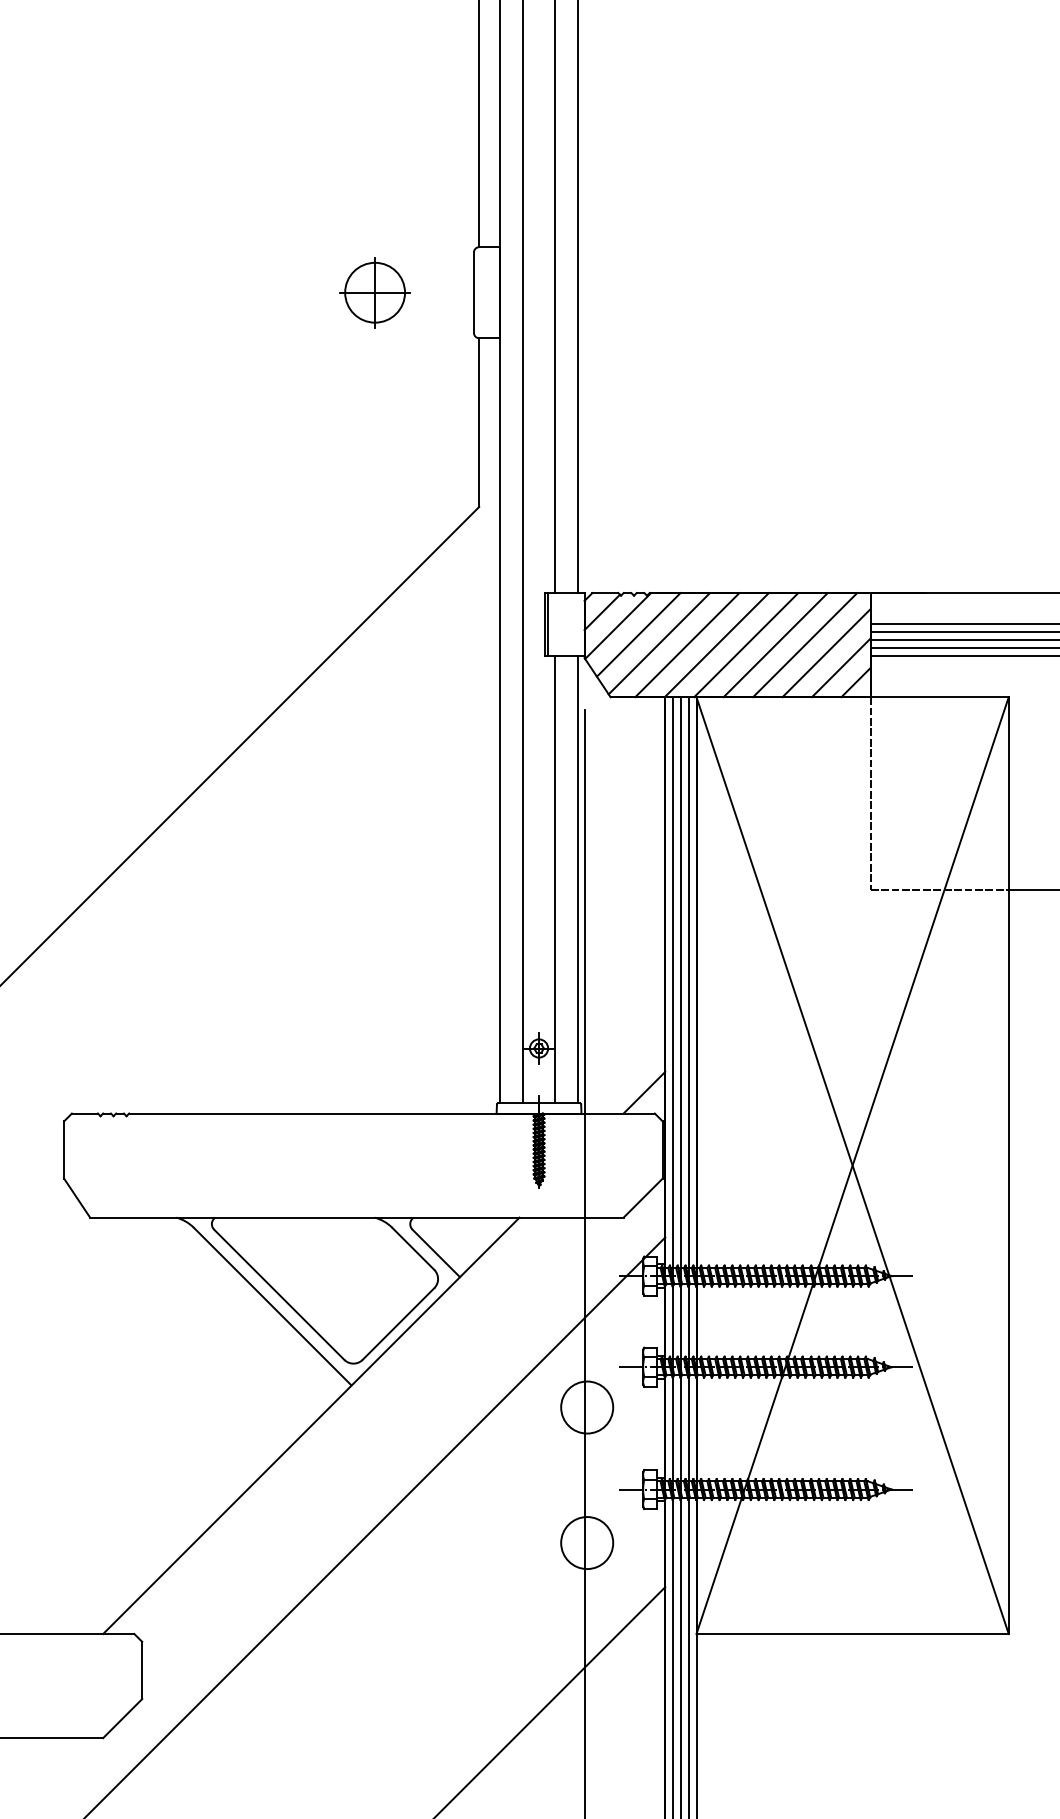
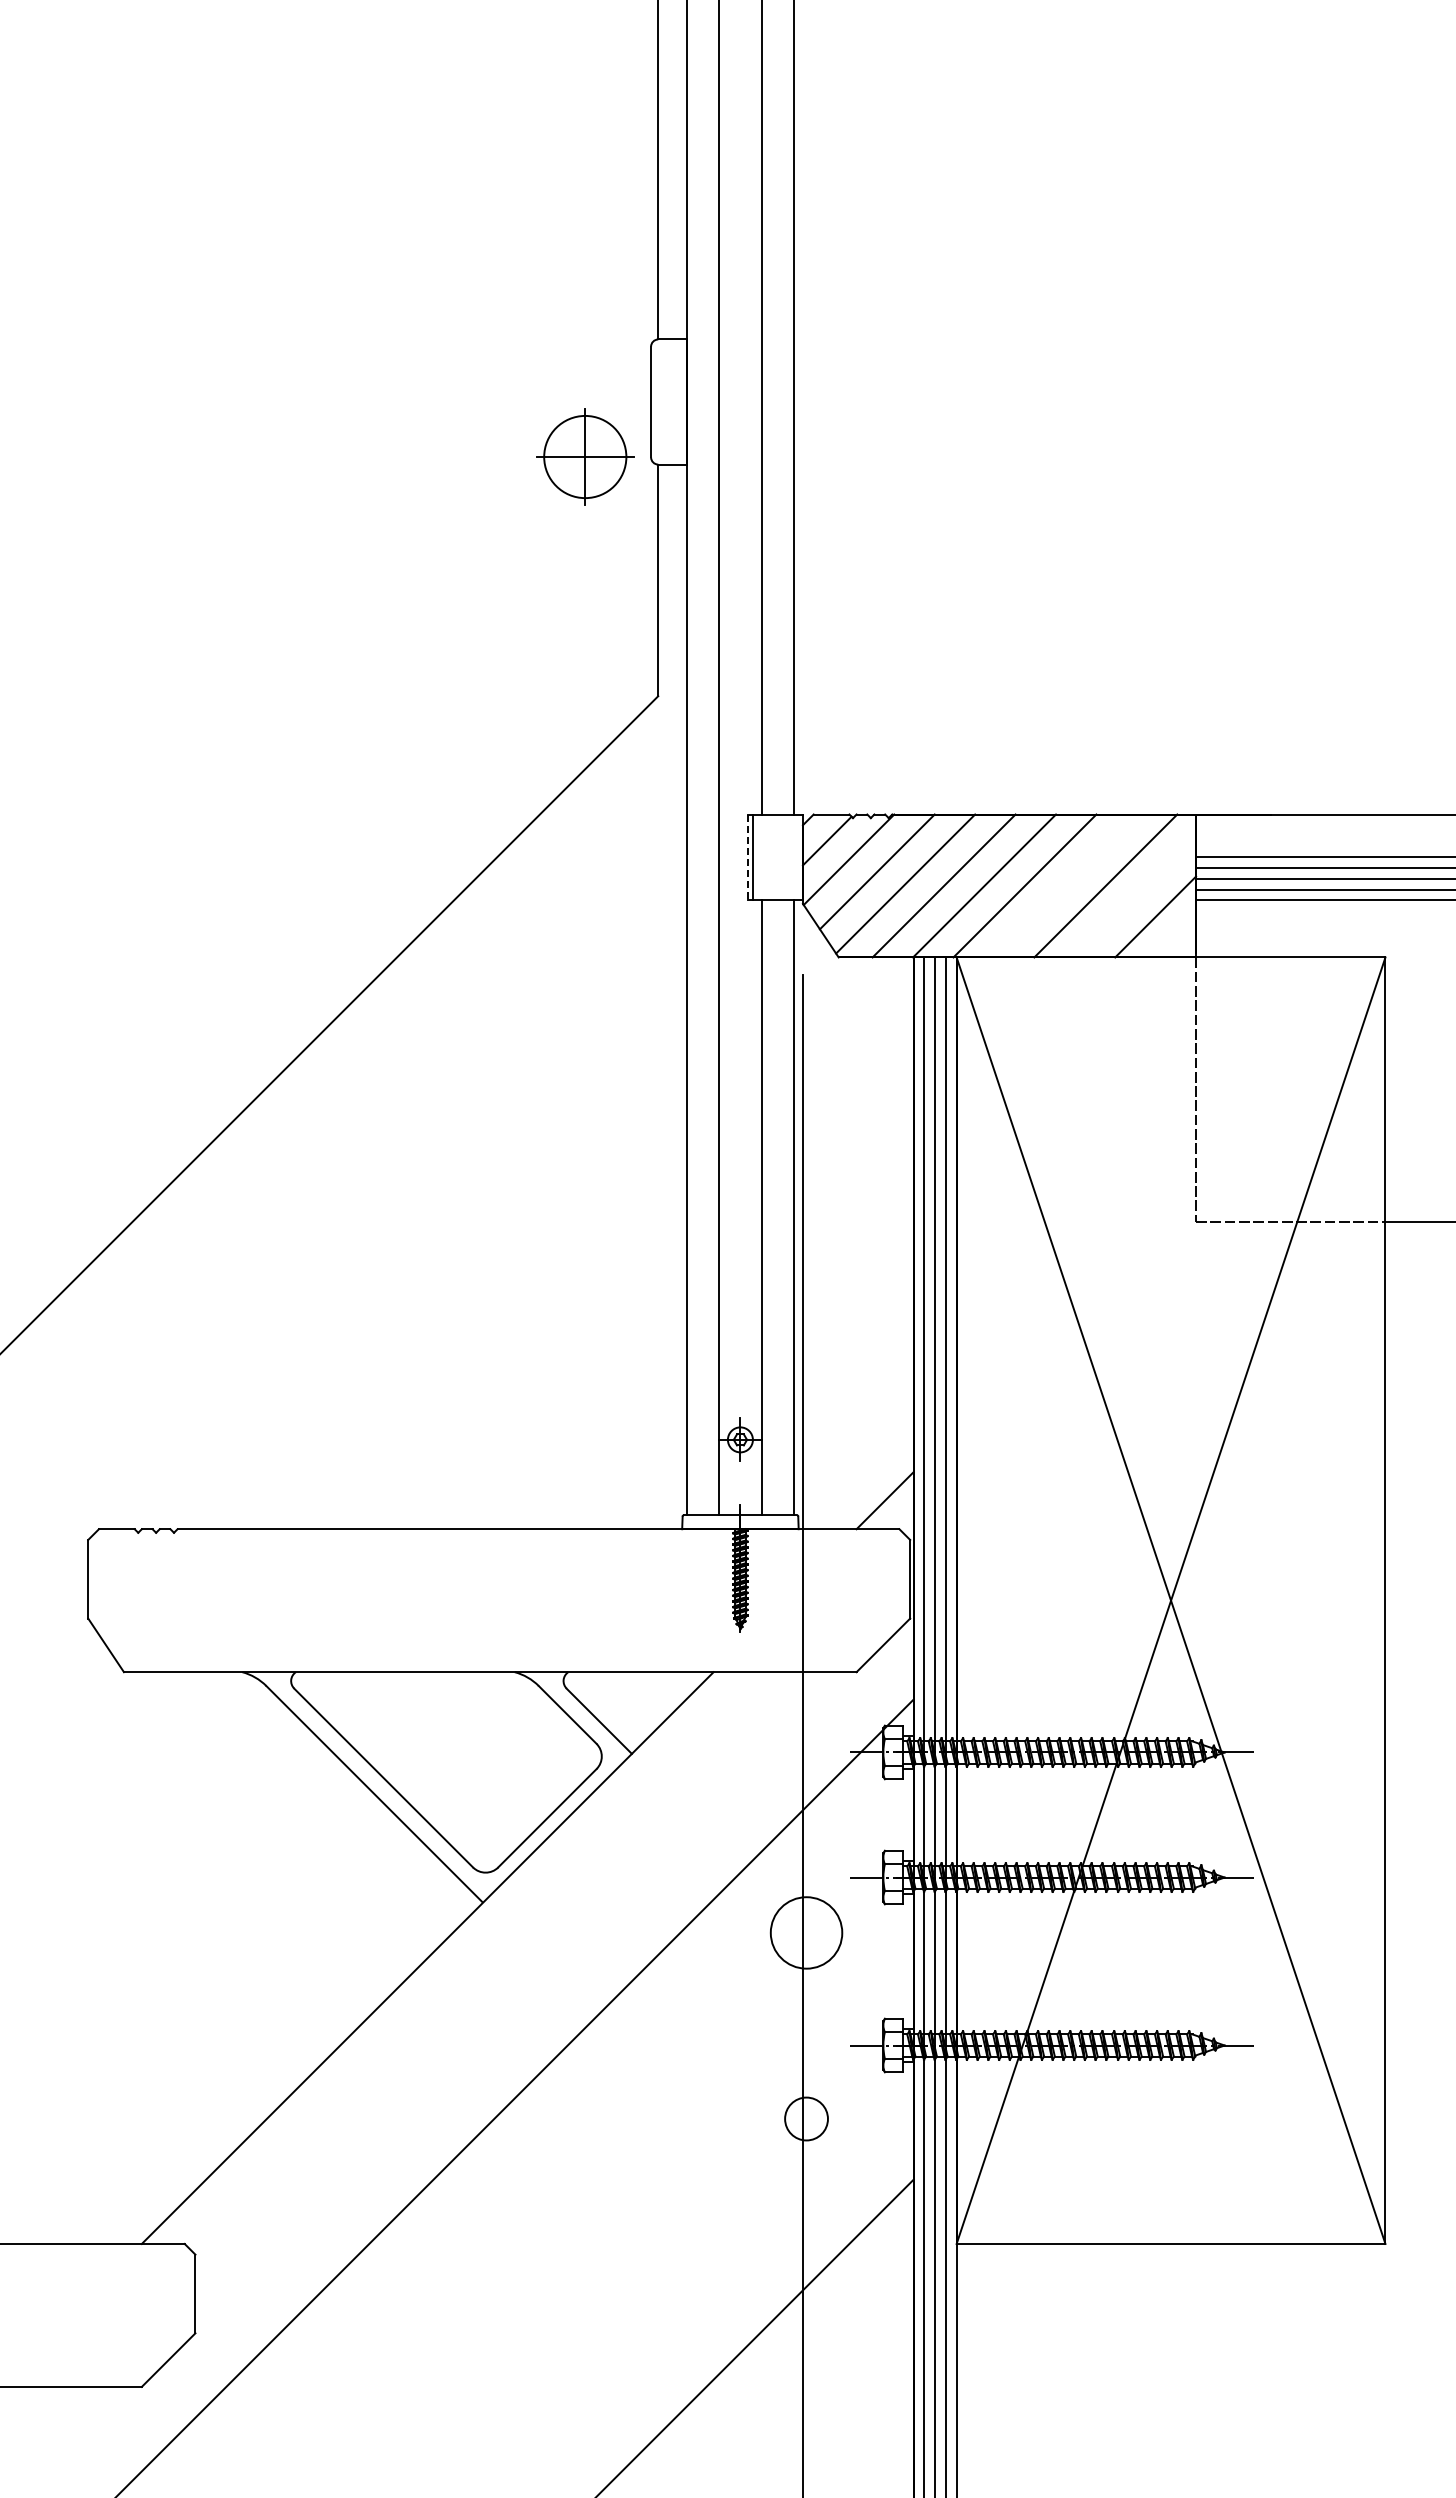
part: (375, 292) -> (585, 456), moved
line: (544, 624) -> (748, 857), solid -> dashed
line: (775, 644) -> (1064, 885), removed
line: (826, 652) -> (1135, 896), removed
line: (855, 682) -> (1175, 937), removed
circle: (587, 1542) -> (806, 2118), size x0.6

